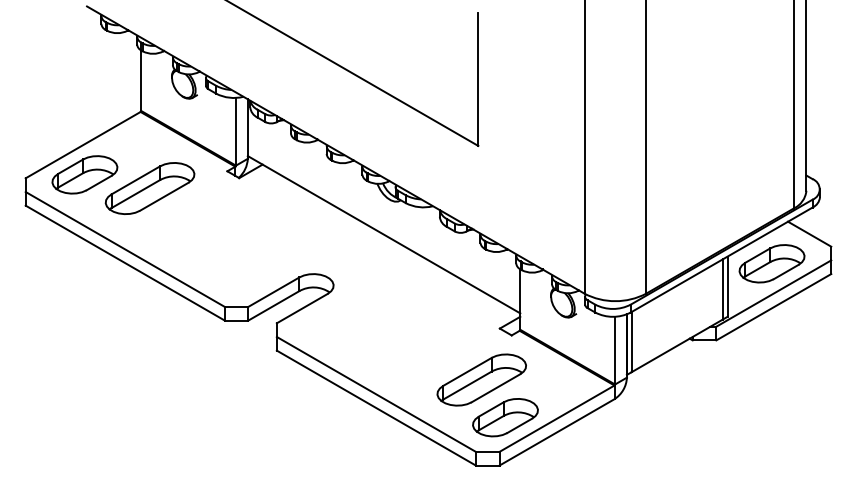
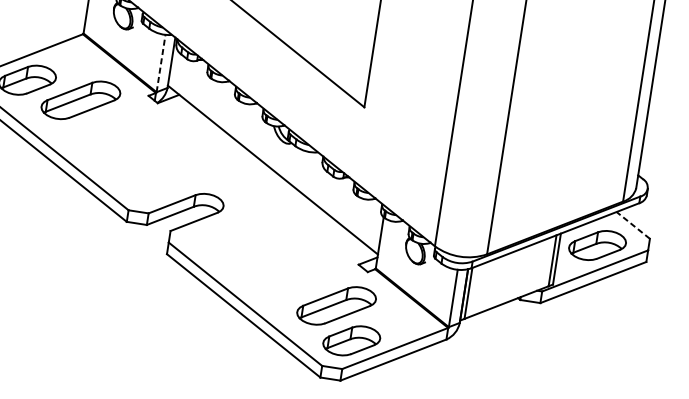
line: (235, 131) -> (160, 63), solid -> dashed
line: (809, 234) -> (633, 225), solid -> dashed

